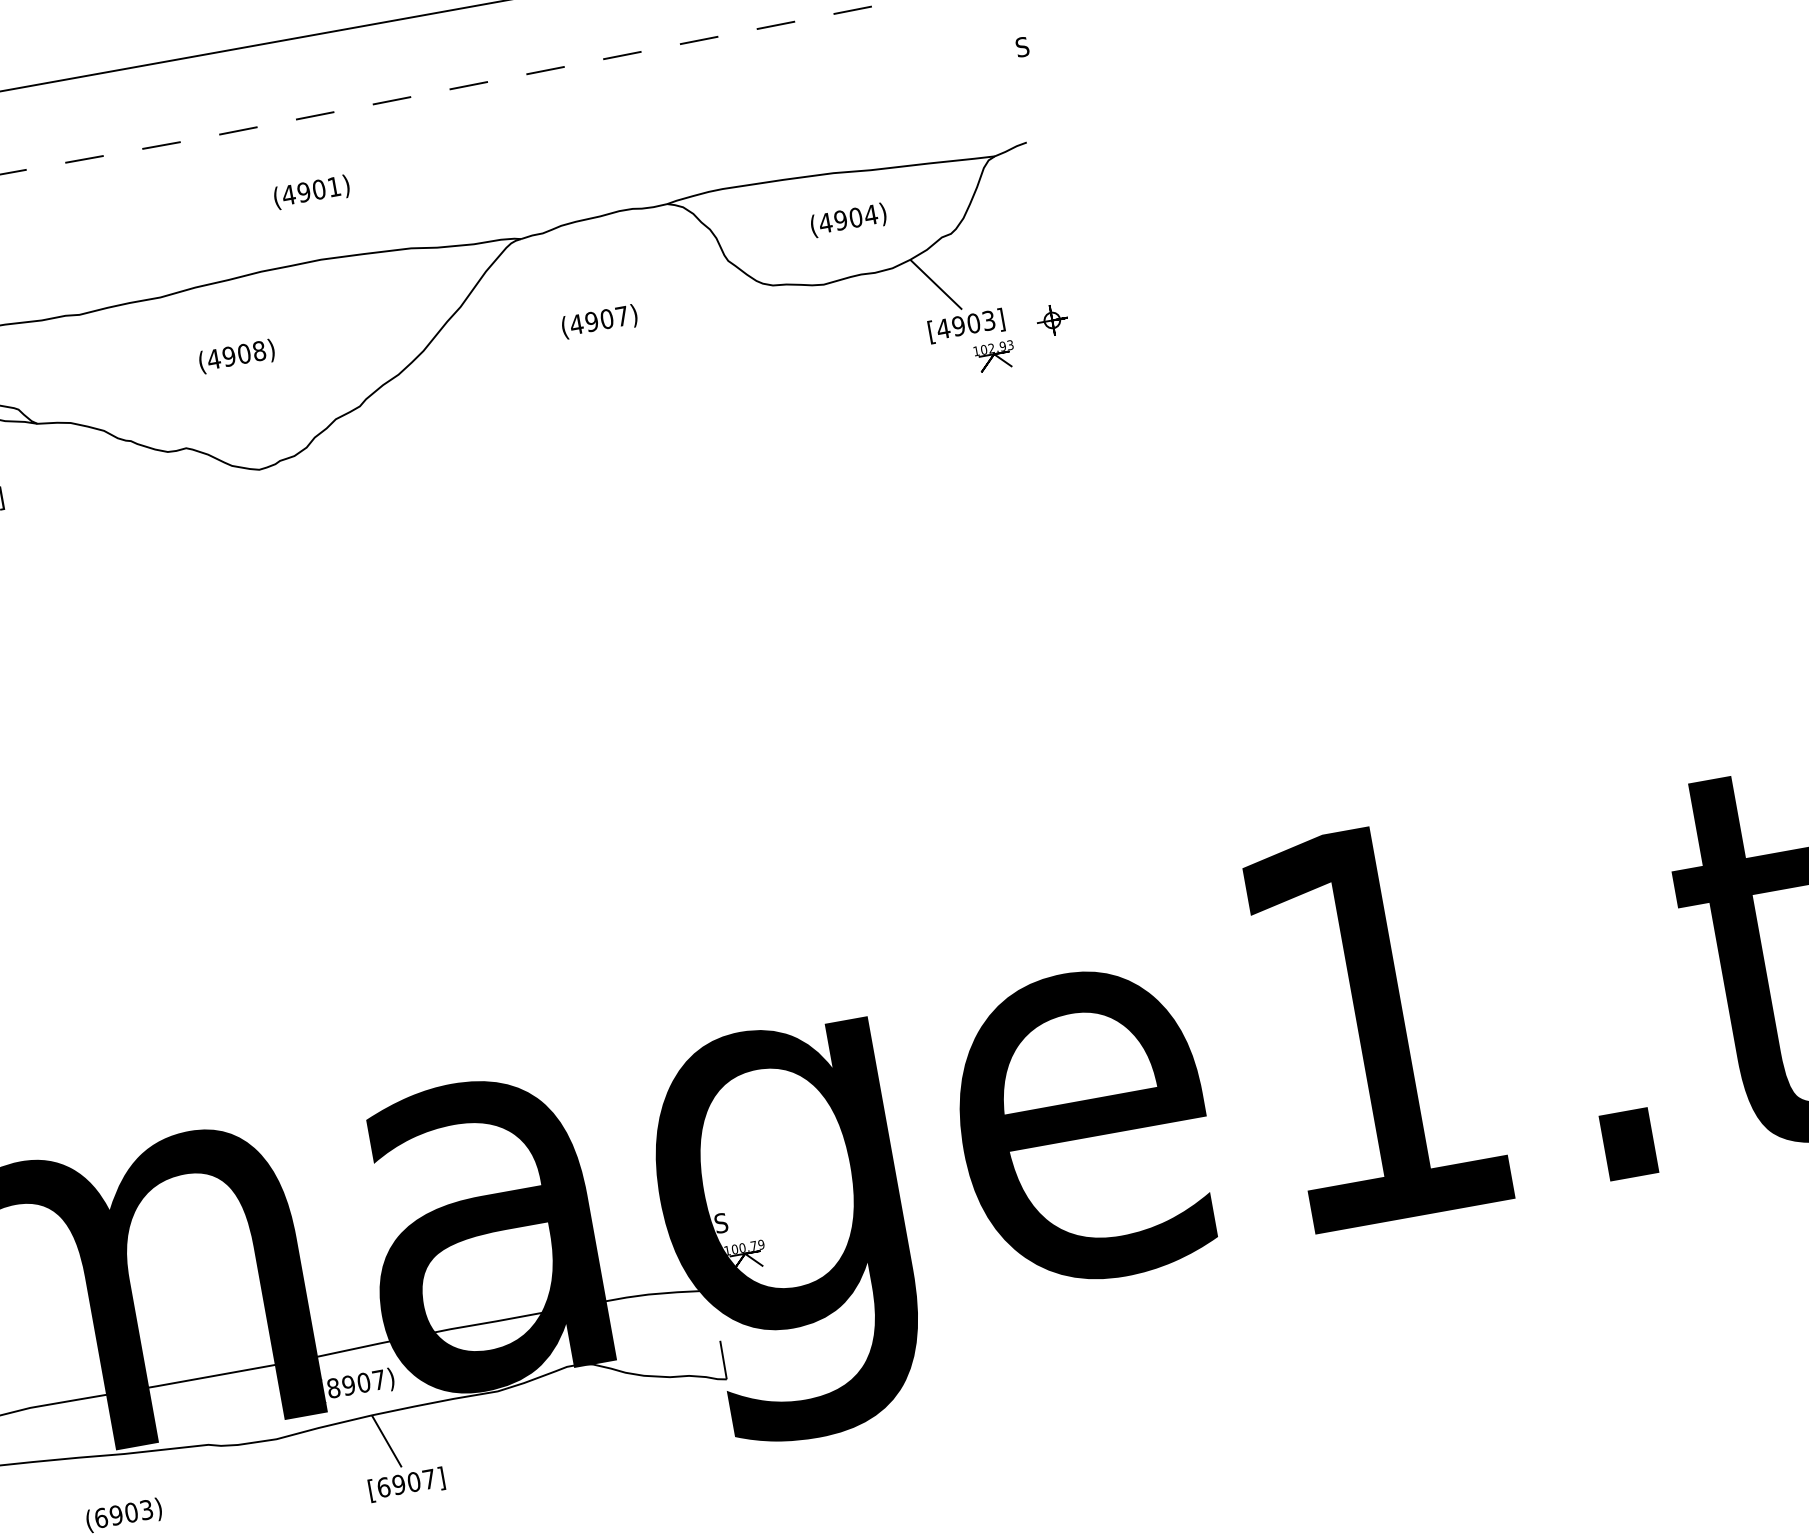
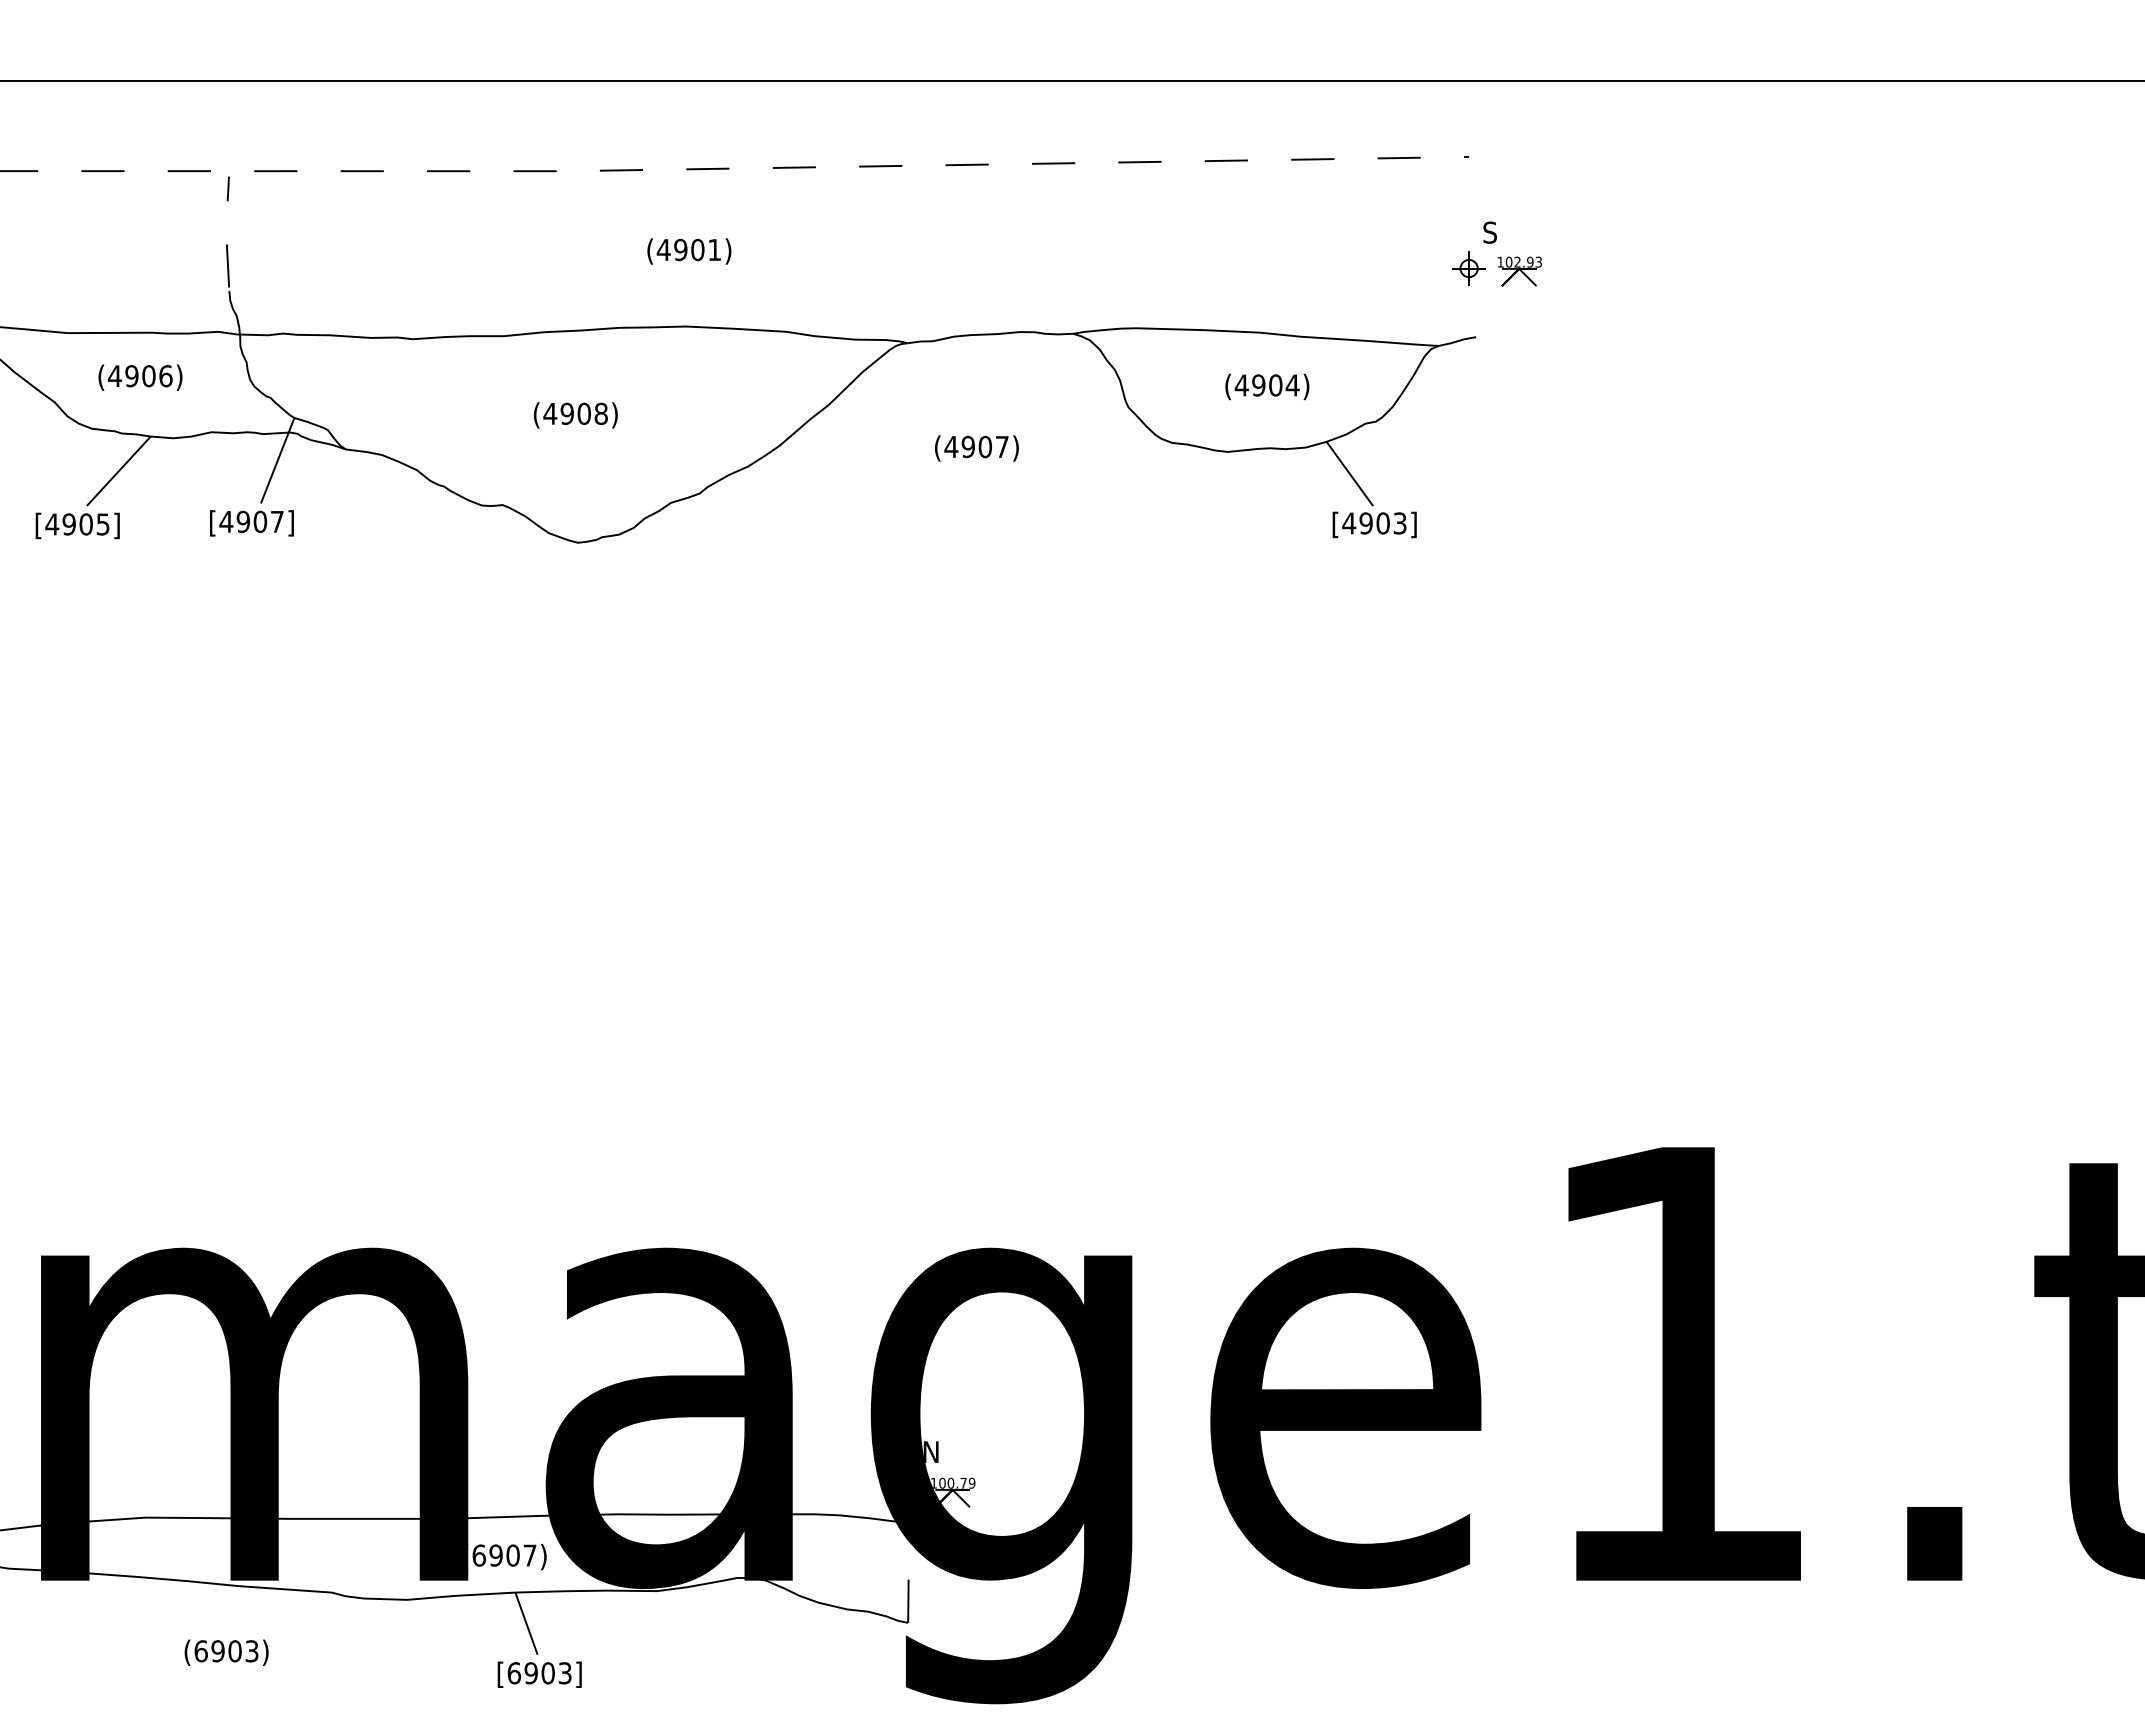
part: (1051, 320) -> (1468, 268), moved
part: (994, 356) -> (1519, 271), moved
text: (720, 1223) -> (931, 1452), S -> N
text: (333, 1388) -> (478, 1555), (8907) -> (6907)
text: (428, 1479) -> (564, 1673), [6907] -> [6903]

